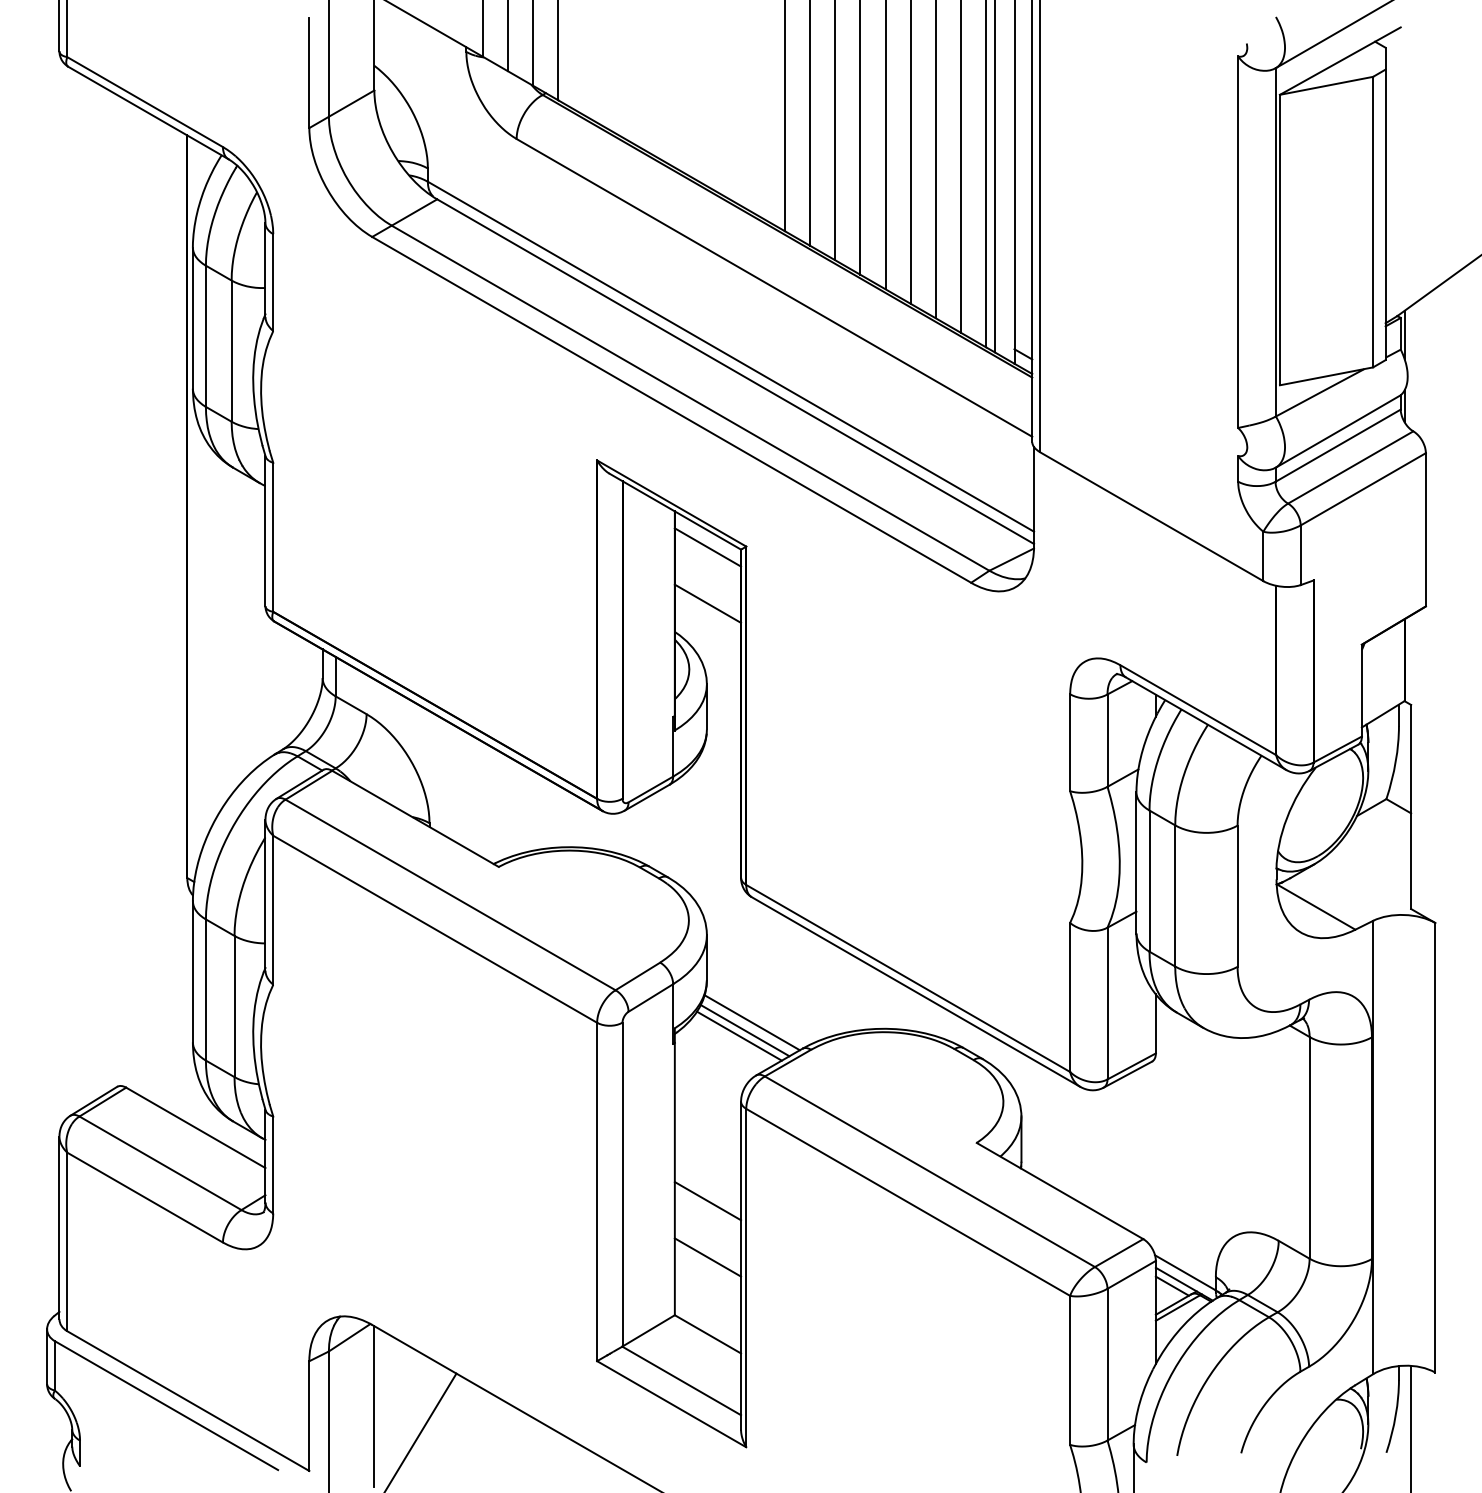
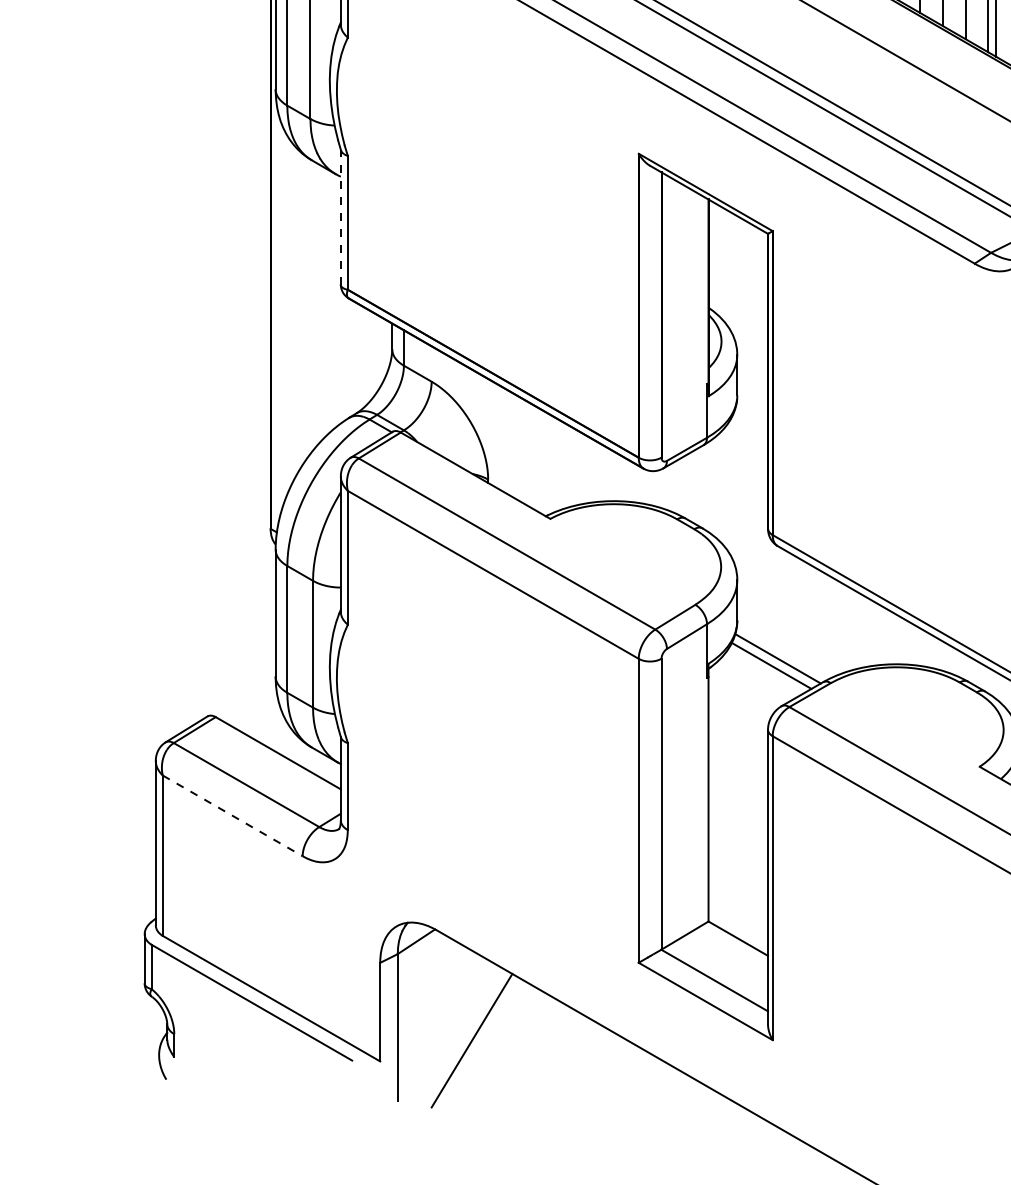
line: (265, 530) -> (340, 216), solid -> dashed
line: (707, 547) -> (737, 231), removed
line: (707, 603) -> (737, 282), removed
line: (738, 1035) -> (765, 670), removed
line: (145, 1197) -> (233, 815), solid -> dashed
line: (707, 1201) -> (737, 819), removed
line: (707, 1257) -> (737, 869), removed
line: (374, 1406) -> (438, 1003), removed

